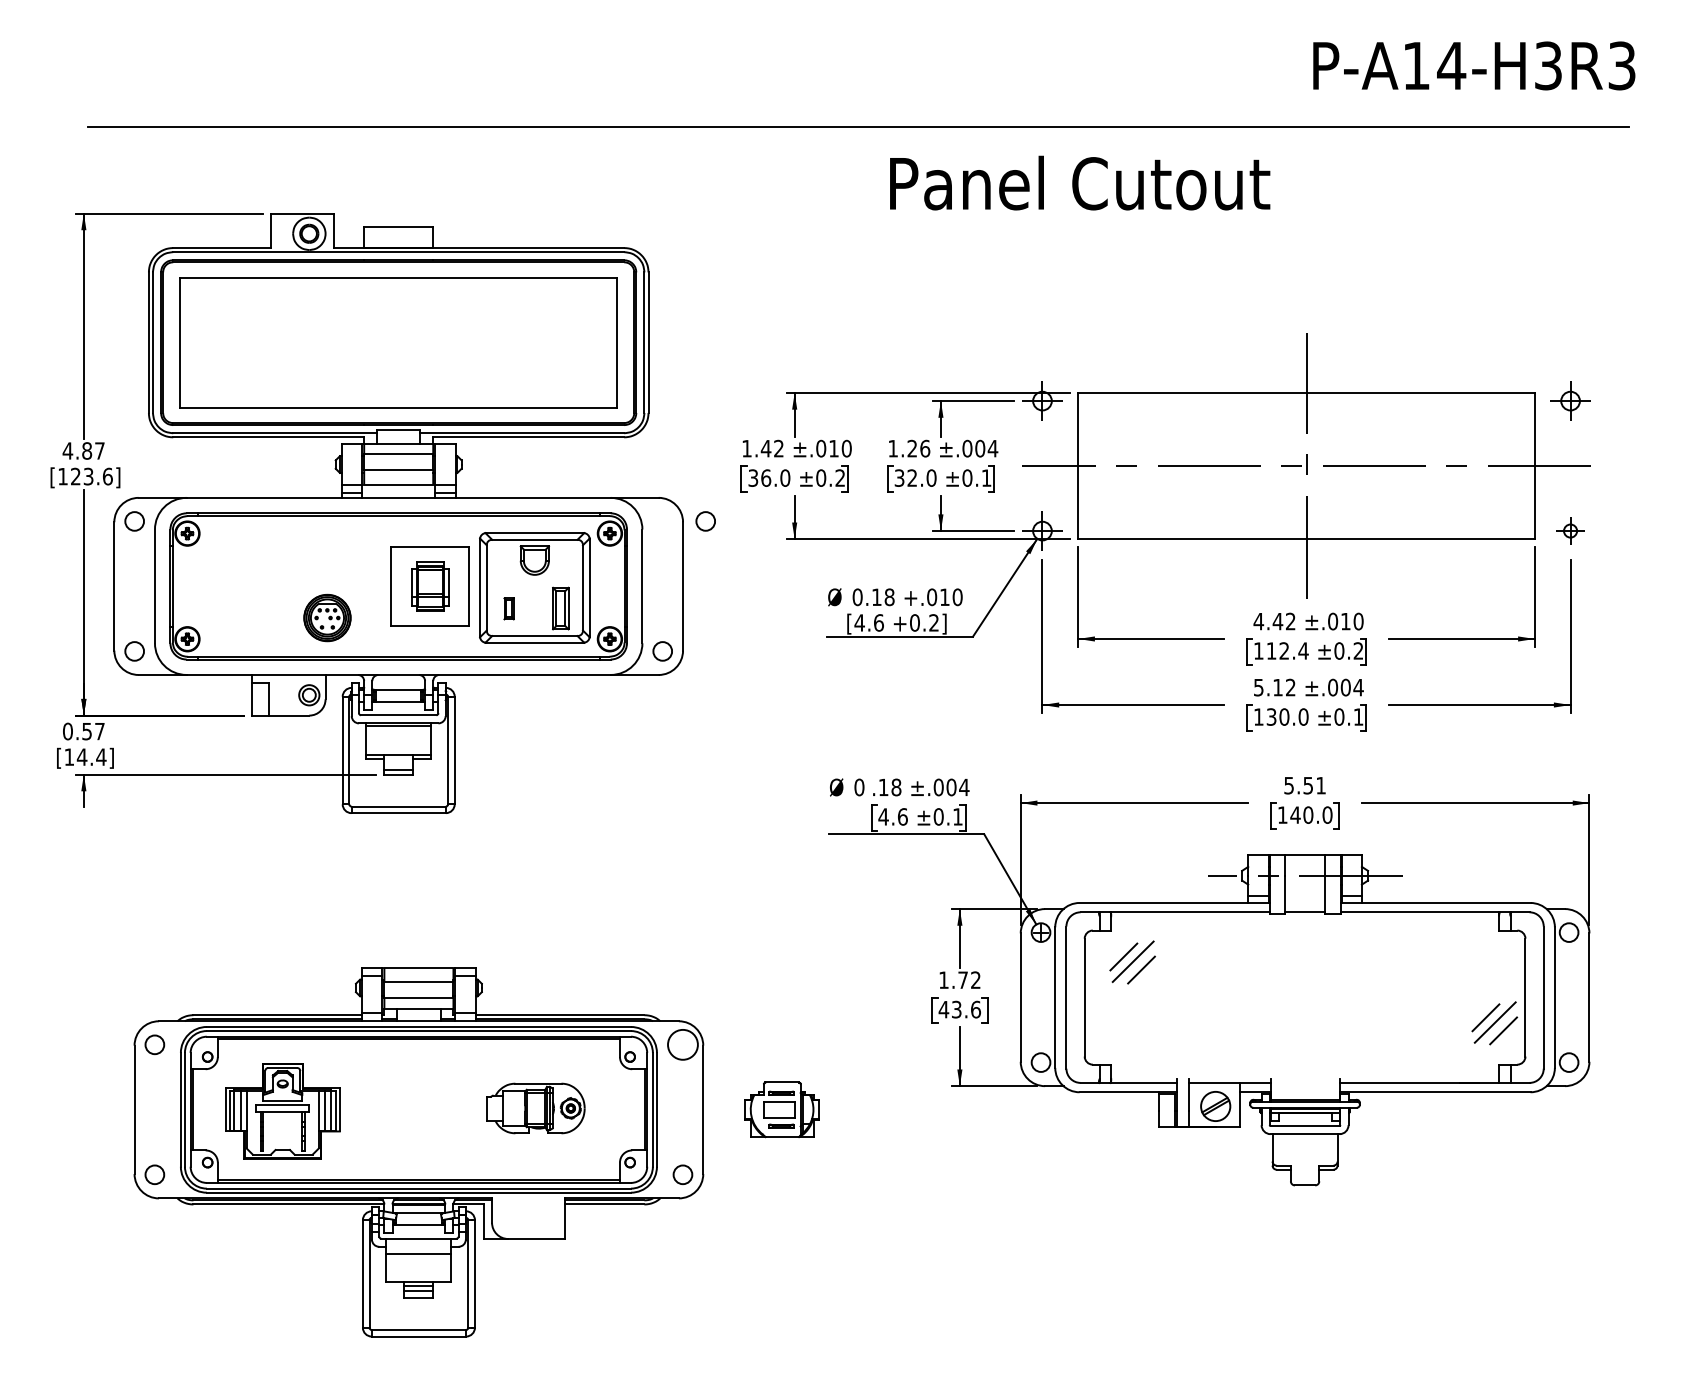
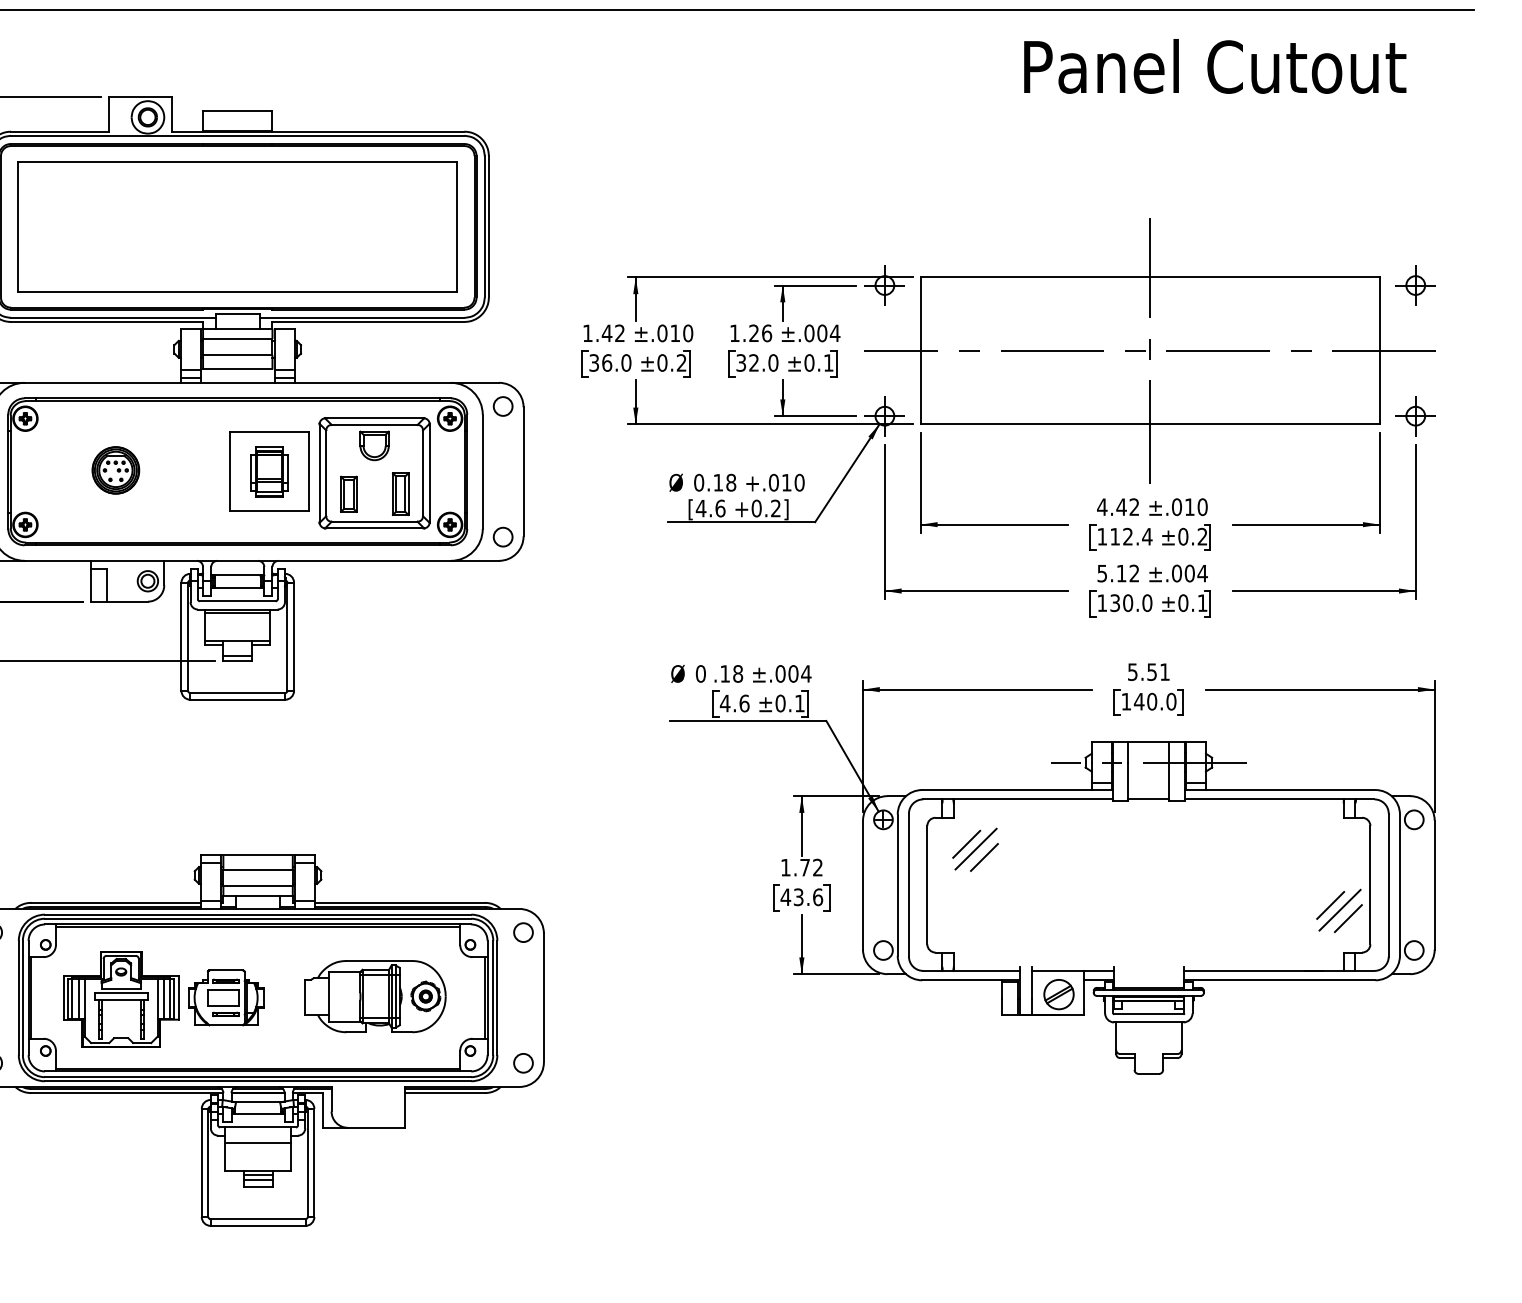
text: (1080, 182) -> (1215, 65), moved
circle: (705, 521) -> (502, 406), moved
part: (1570, 530) -> (1415, 415), size x1.43
part: (508, 608) -> (348, 494), size x1.67
part: (327, 617) -> (115, 469), moved
circle: (682, 1044) -> (523, 932), size x0.62
part: (535, 1108) -> (375, 996), size x1.43
part: (781, 1109) -> (225, 997), moved

